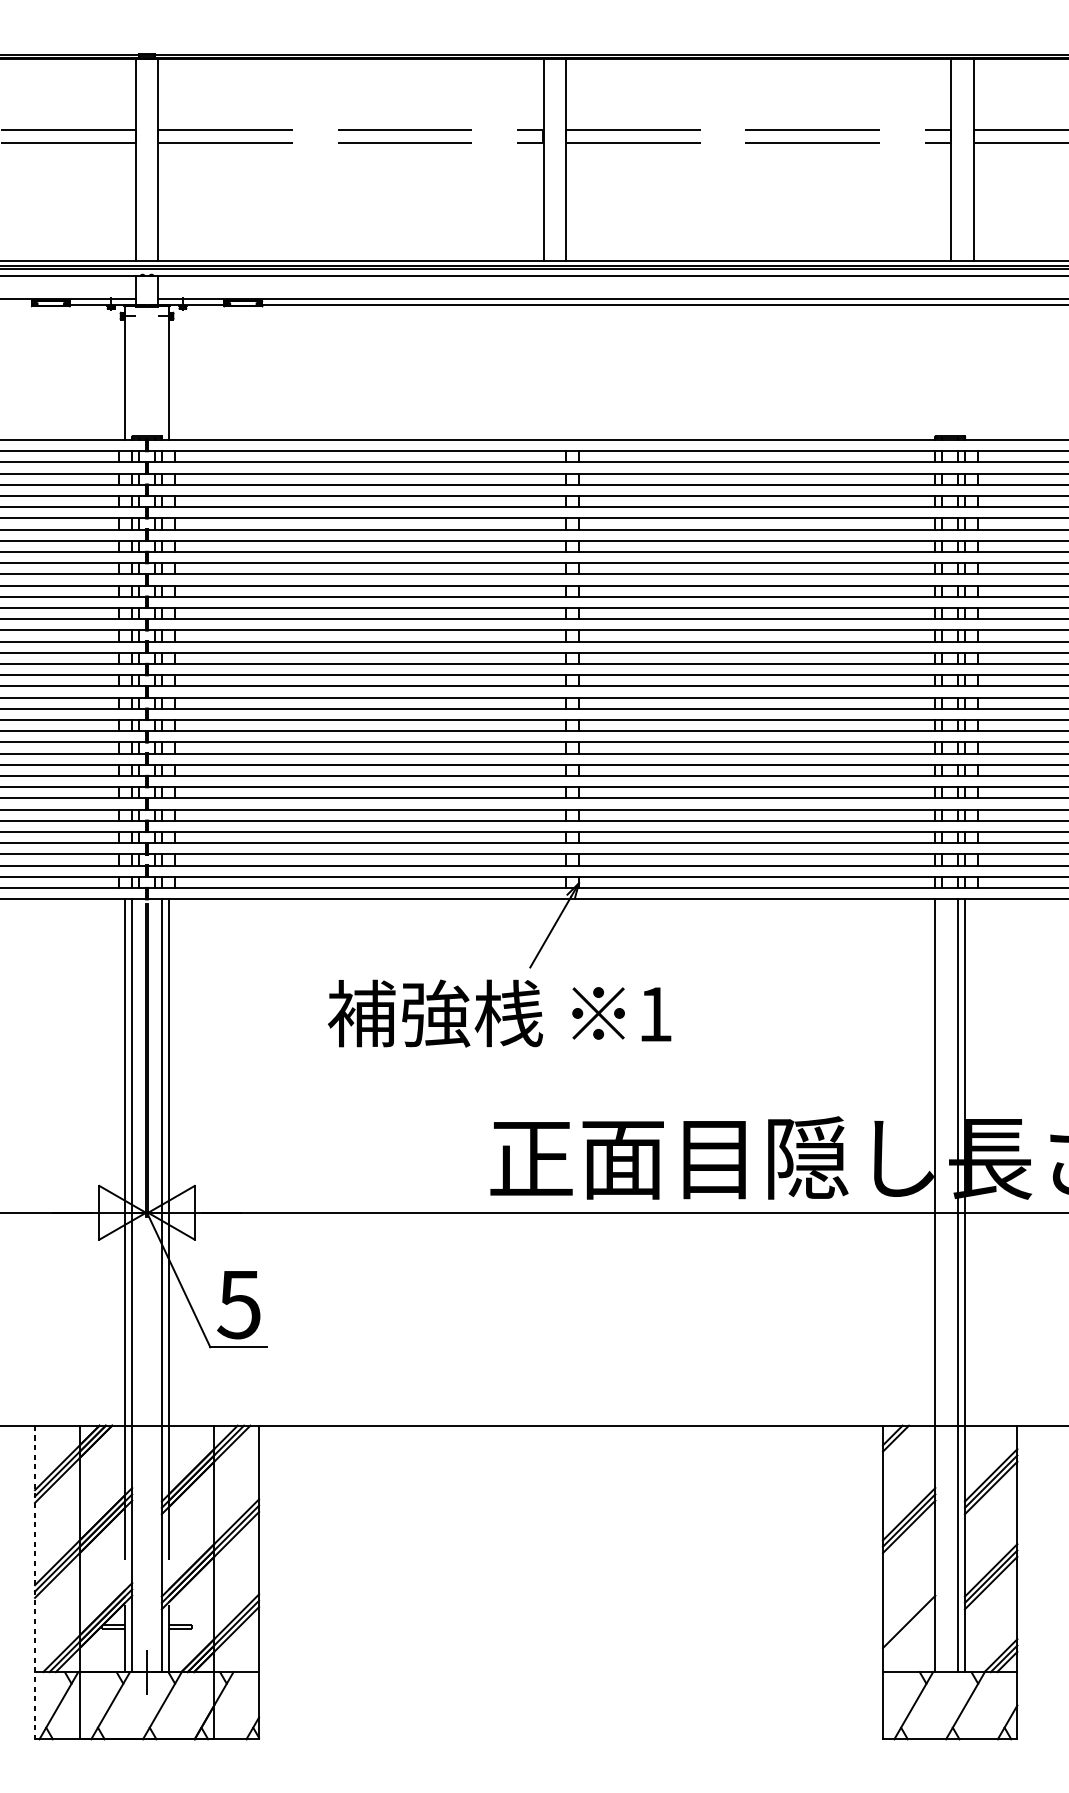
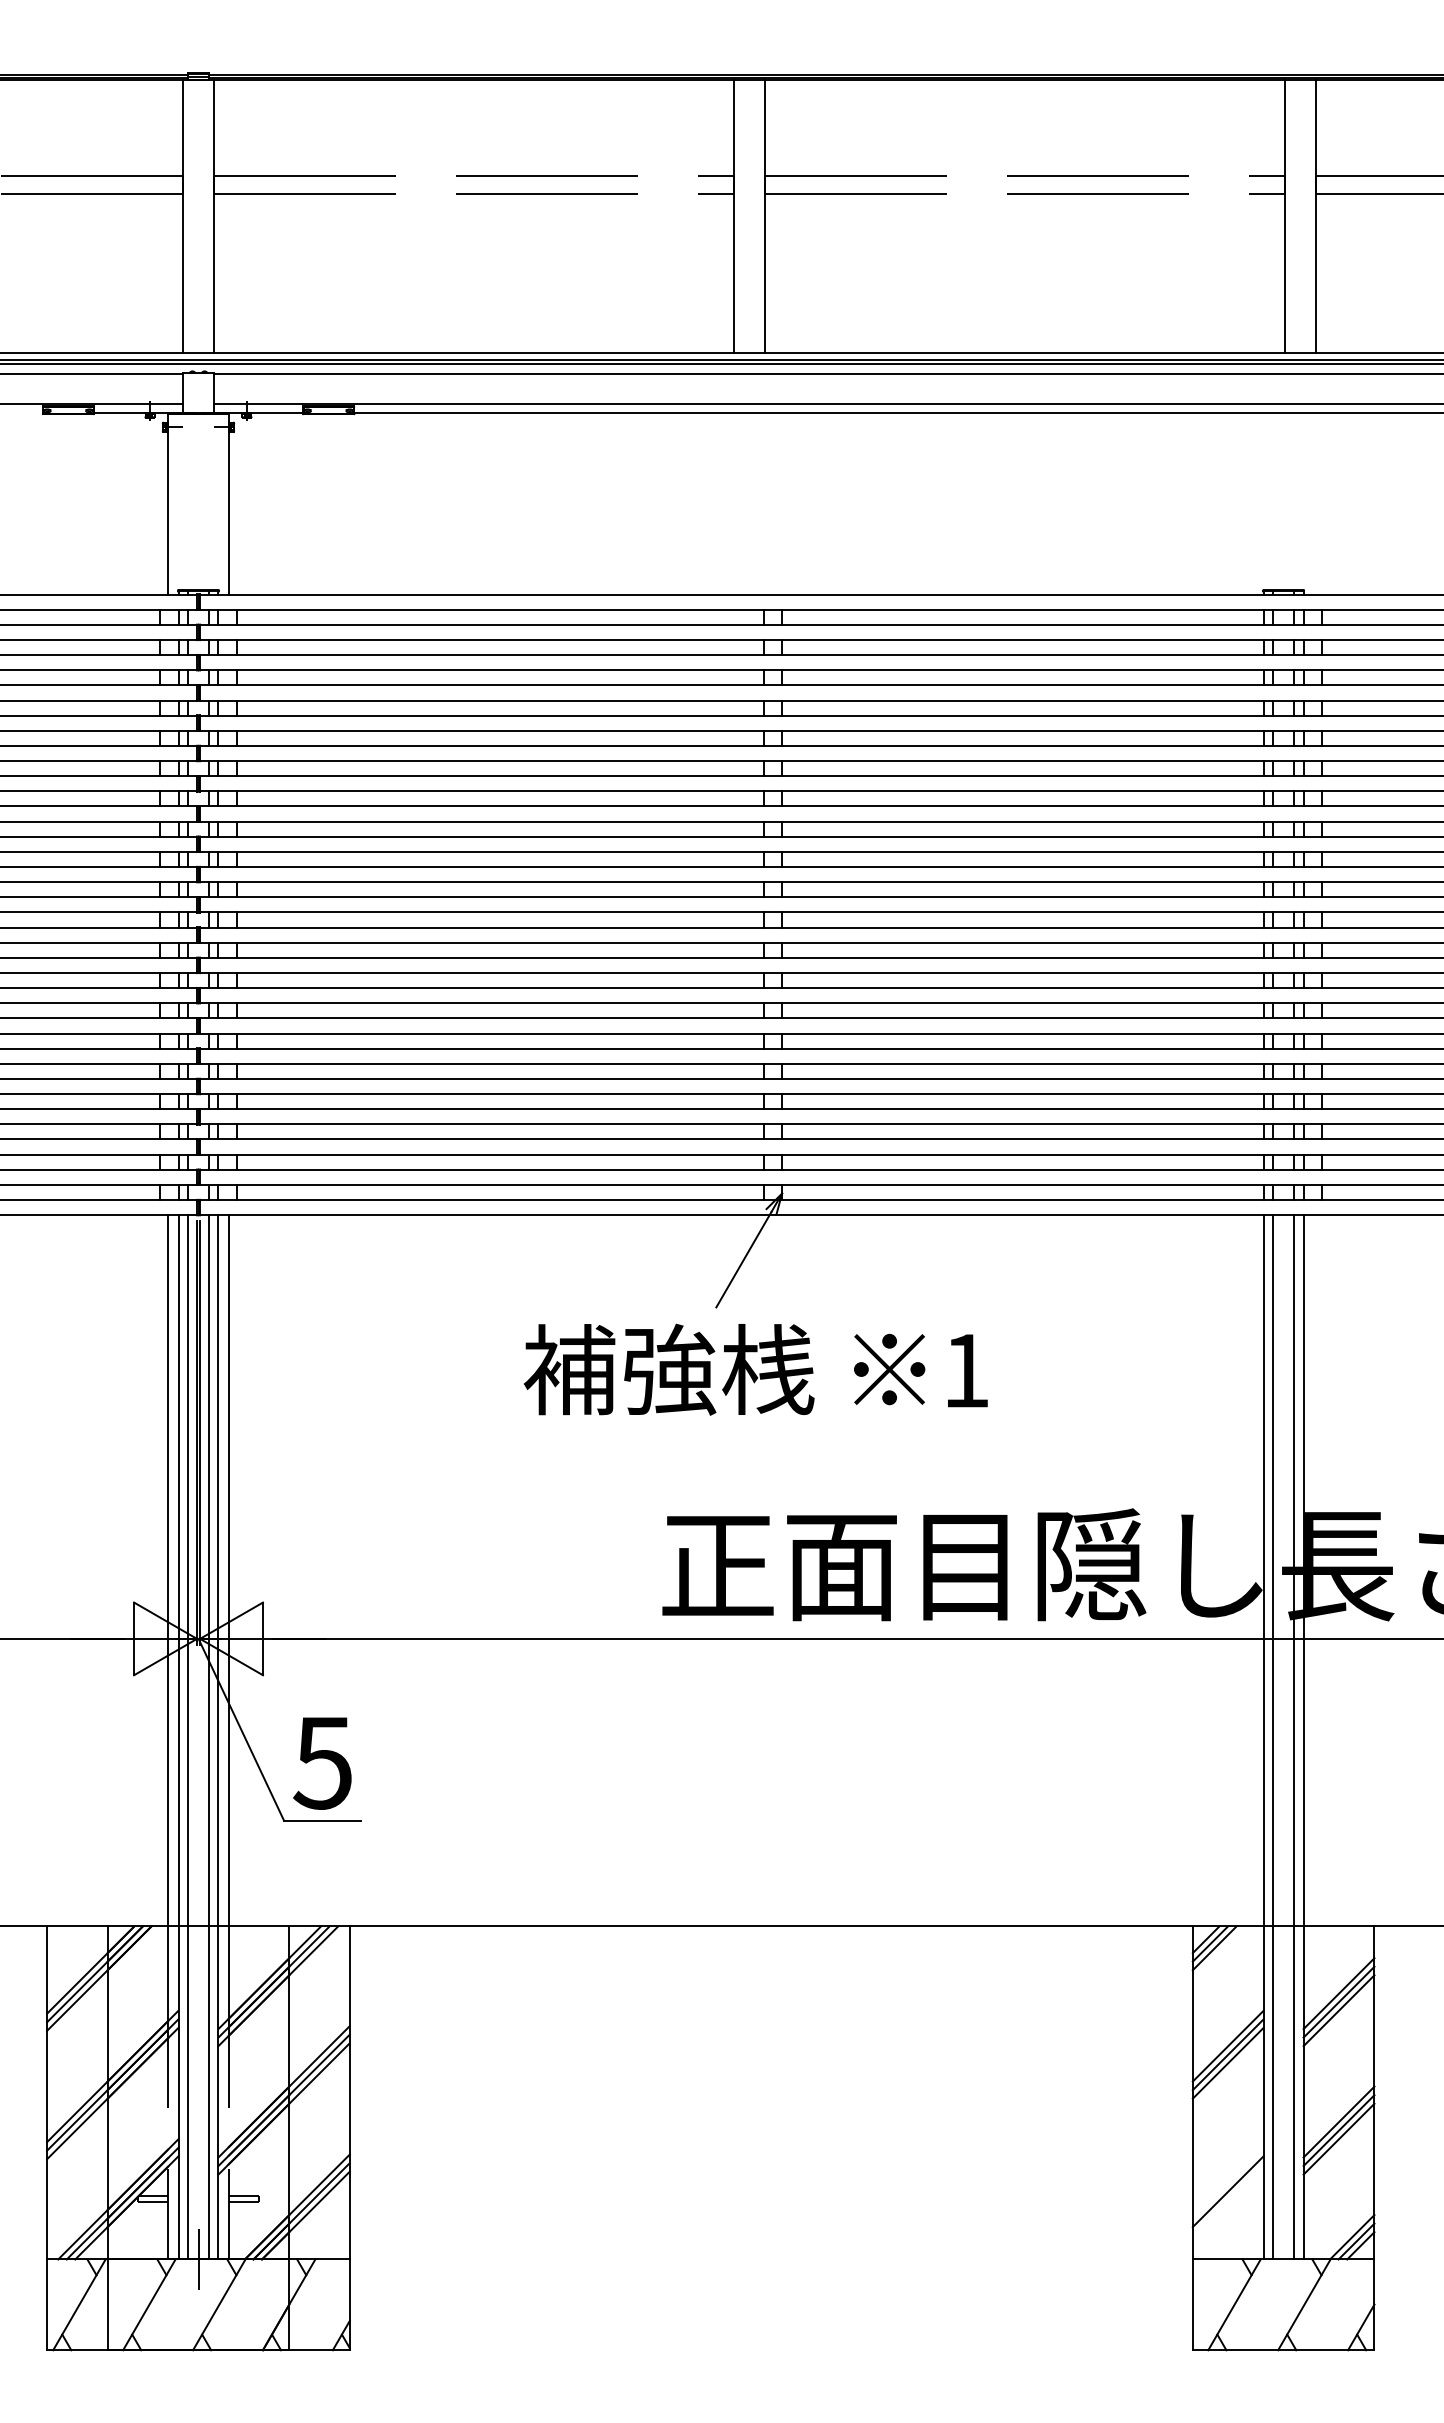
text: (499, 1013) -> (755, 1369), moved
line: (138, 1285) -> (187, 1737), added
line: (155, 1285) -> (209, 1737), added
line: (942, 1285) -> (1273, 1737), added
line: (898, 1441) -> (1214, 1948), added
line: (35, 1582) -> (47, 2138), dashed -> solid

